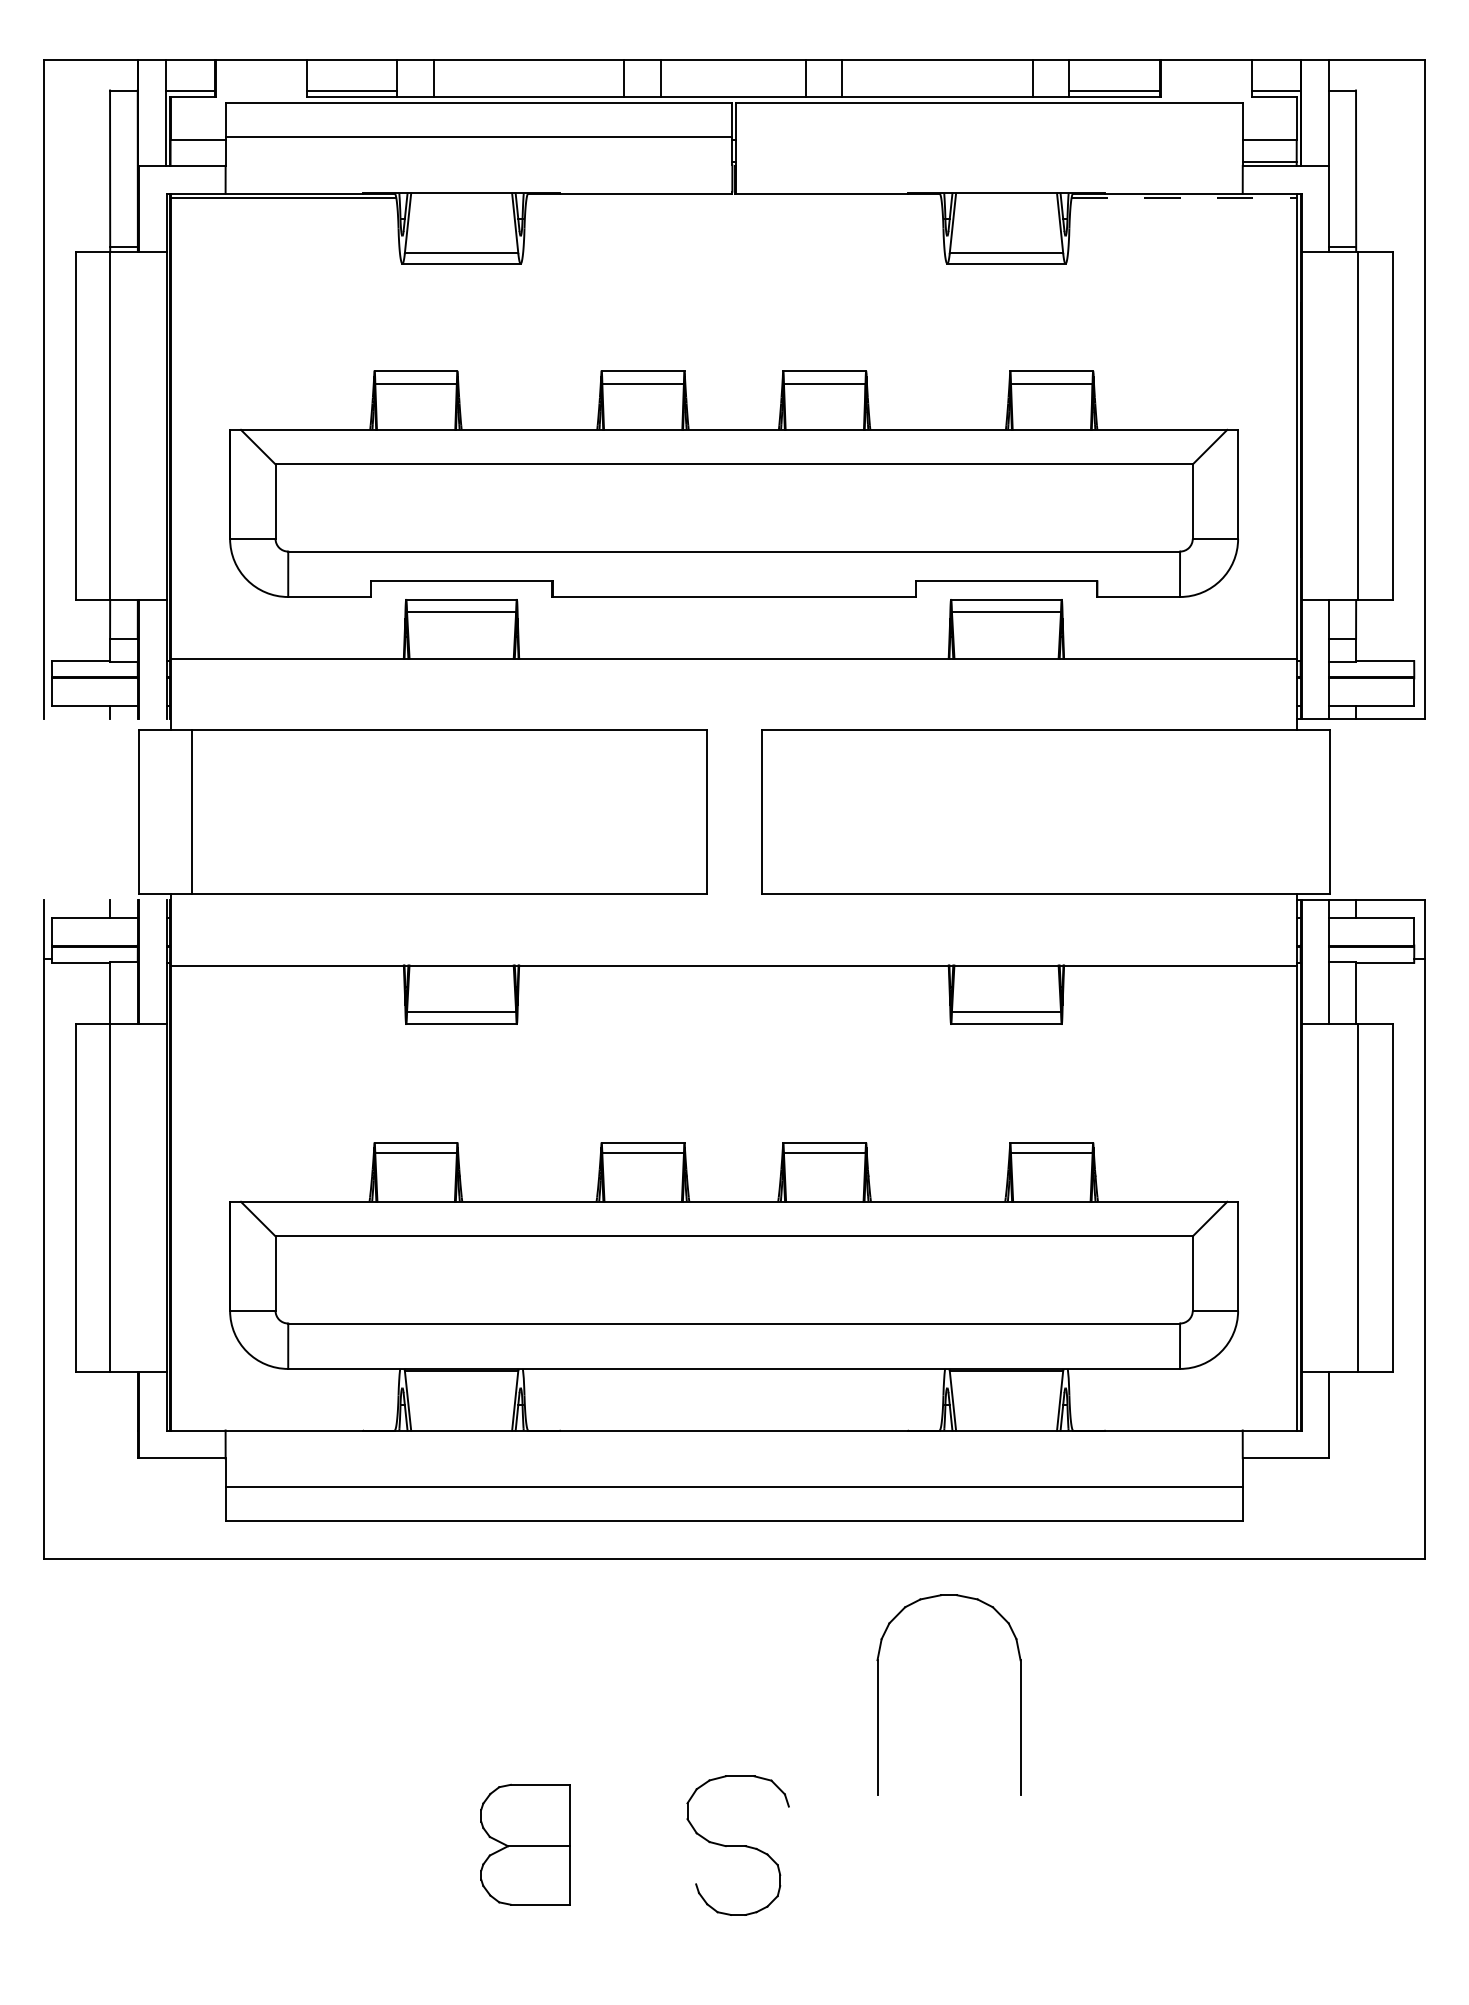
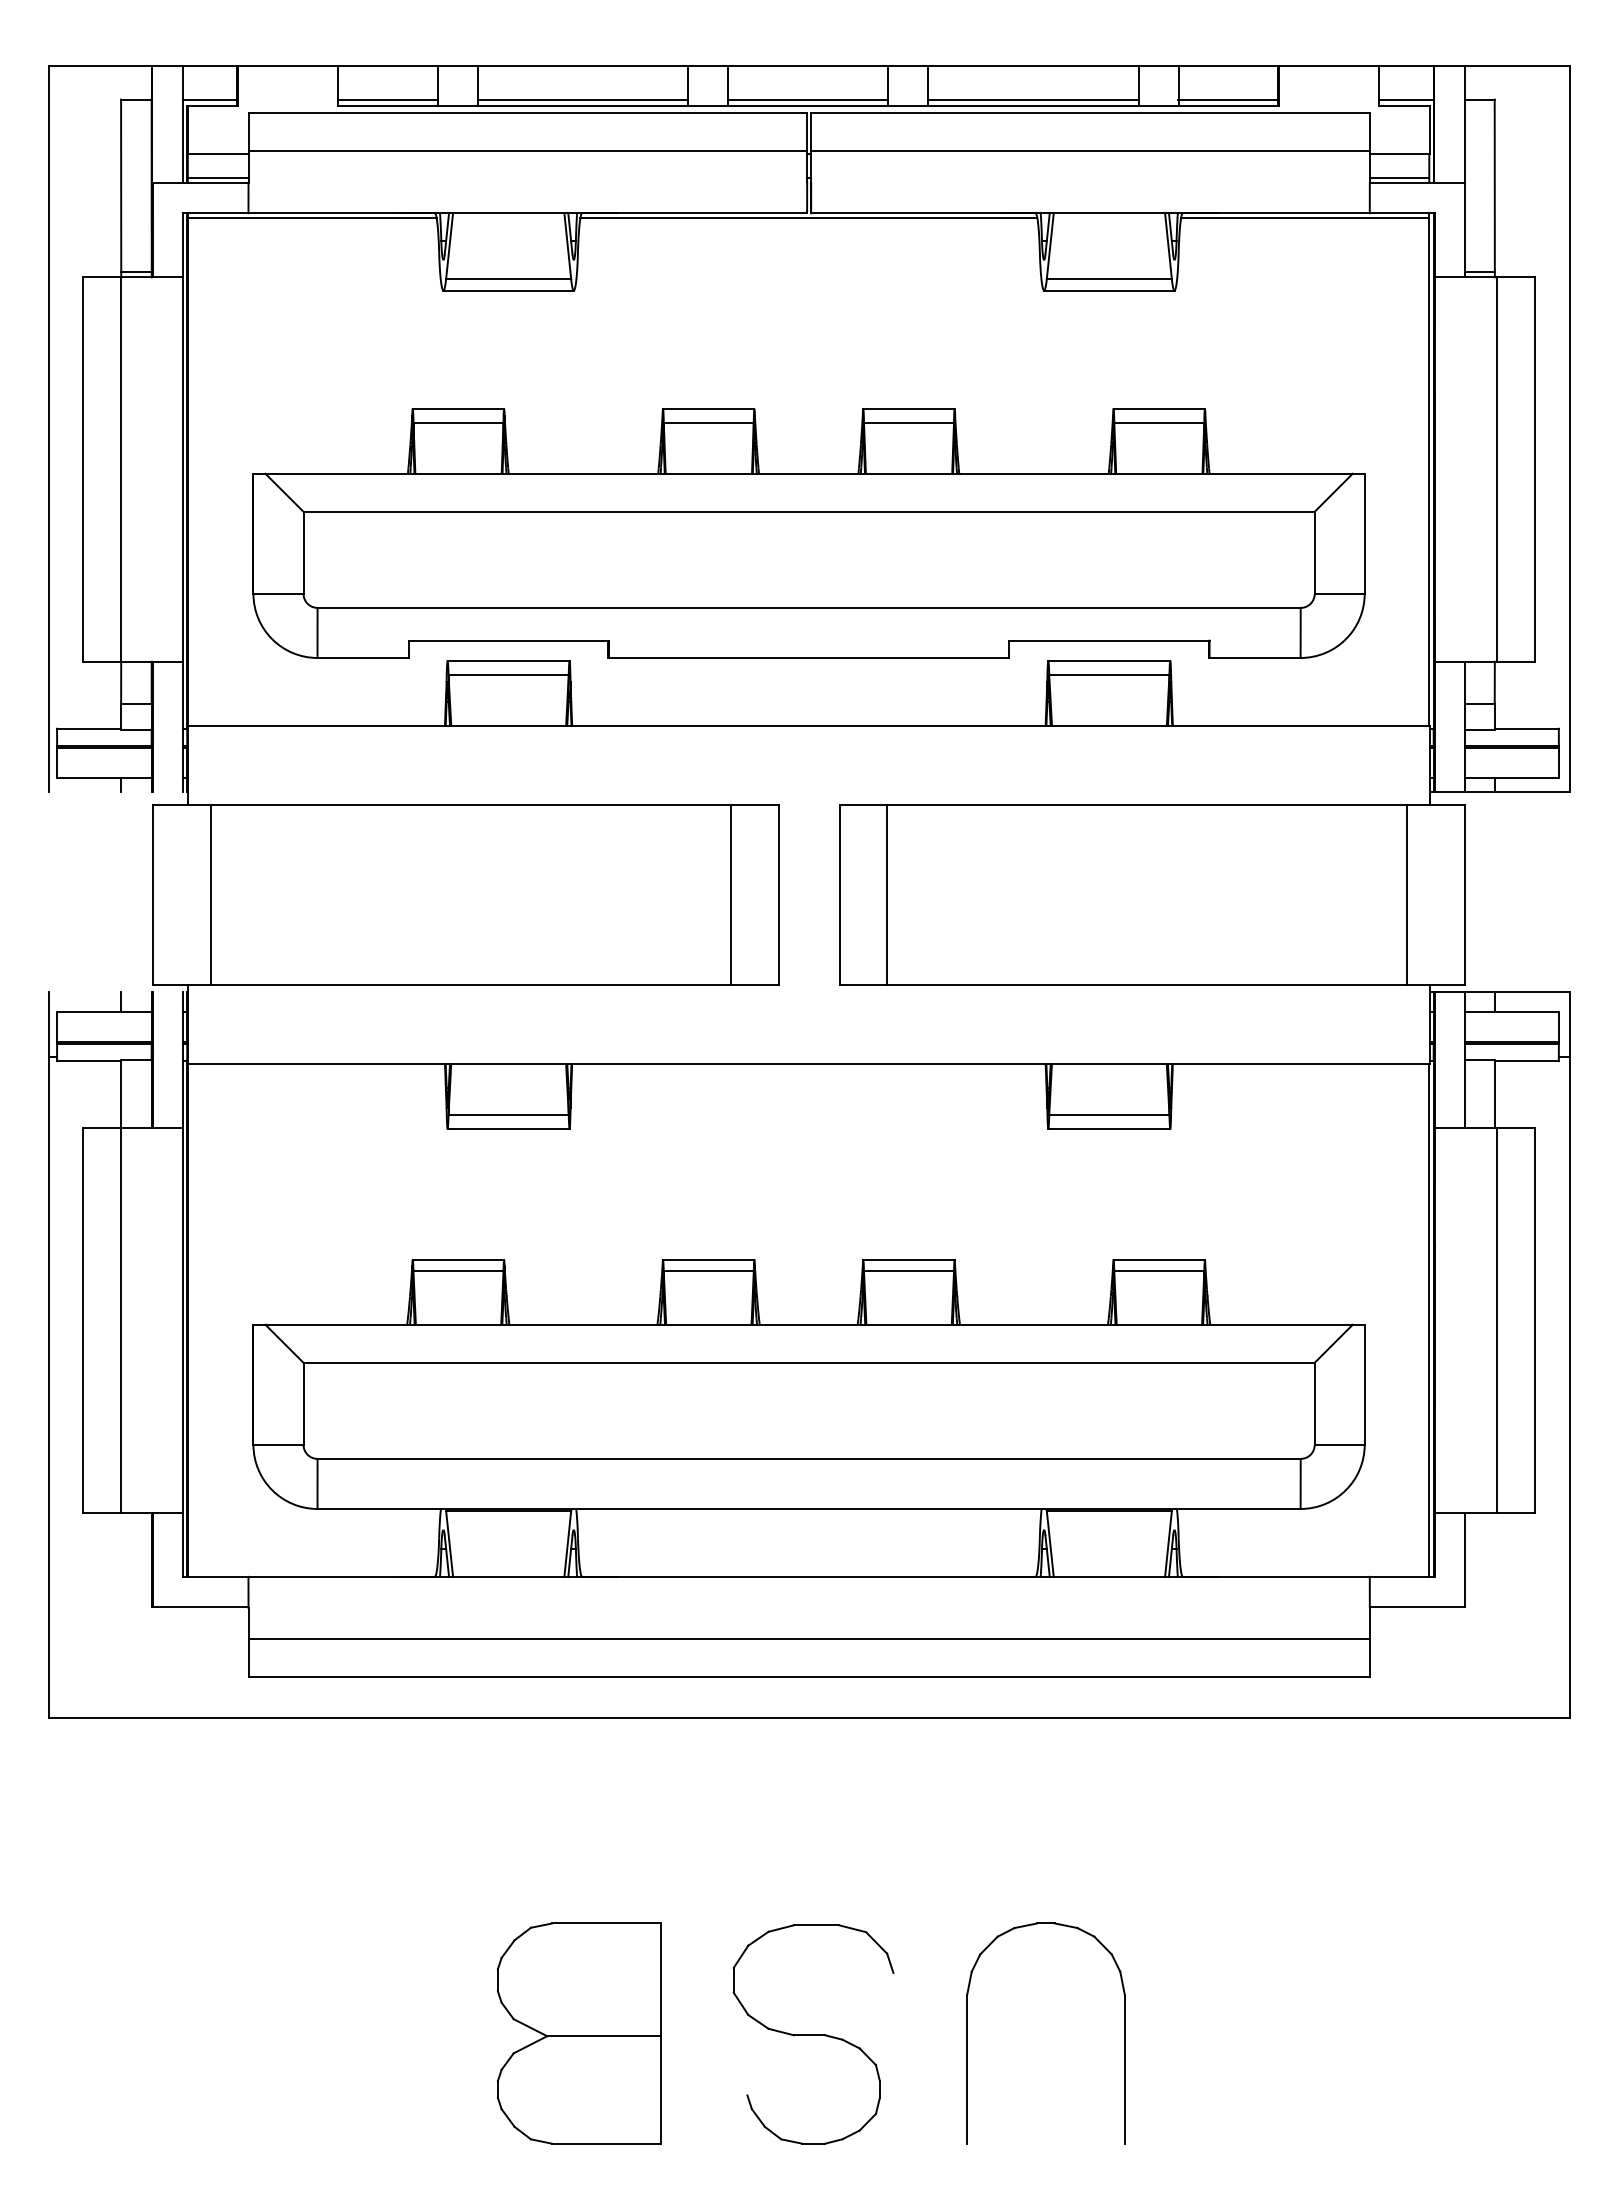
line: (528, 90) -> (582, 99), added
line: (732, 90) -> (807, 99), added
line: (937, 90) -> (1033, 99), added
line: (989, 137) -> (1090, 151), added
line: (197, 162) -> (217, 178), added
line: (733, 198) -> (808, 218), added
line: (1184, 198) -> (1305, 218), dashed -> solid
line: (663, 811) -> (731, 894), added
line: (805, 811) -> (887, 894), added
line: (1276, 811) -> (1407, 894), added
part: (877, 1695) -> (967, 2033), moved
part: (524, 1844) -> (578, 2033), size x1.67
part: (738, 1845) -> (813, 2034), size x1.43

